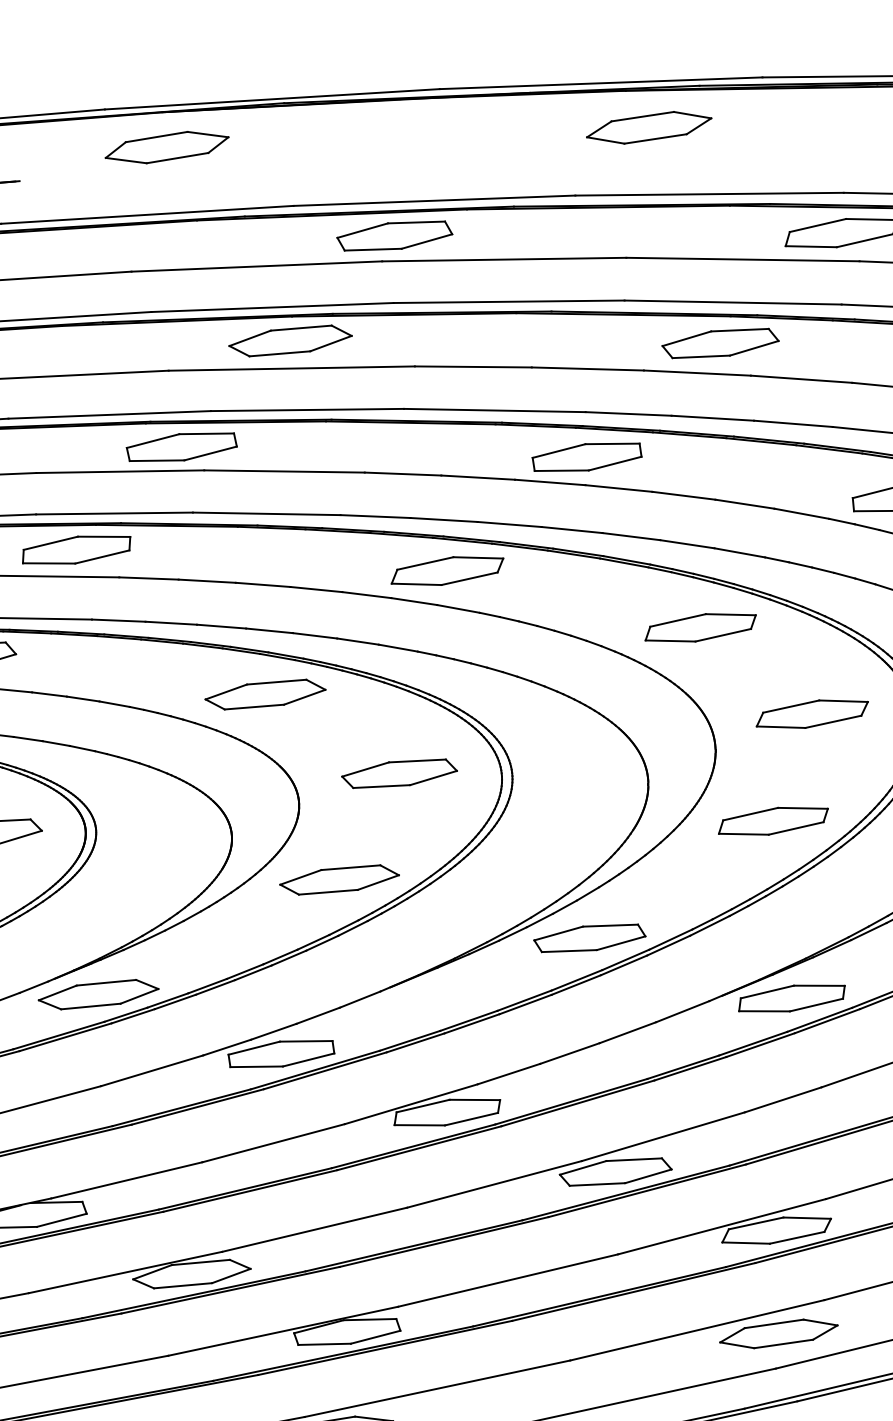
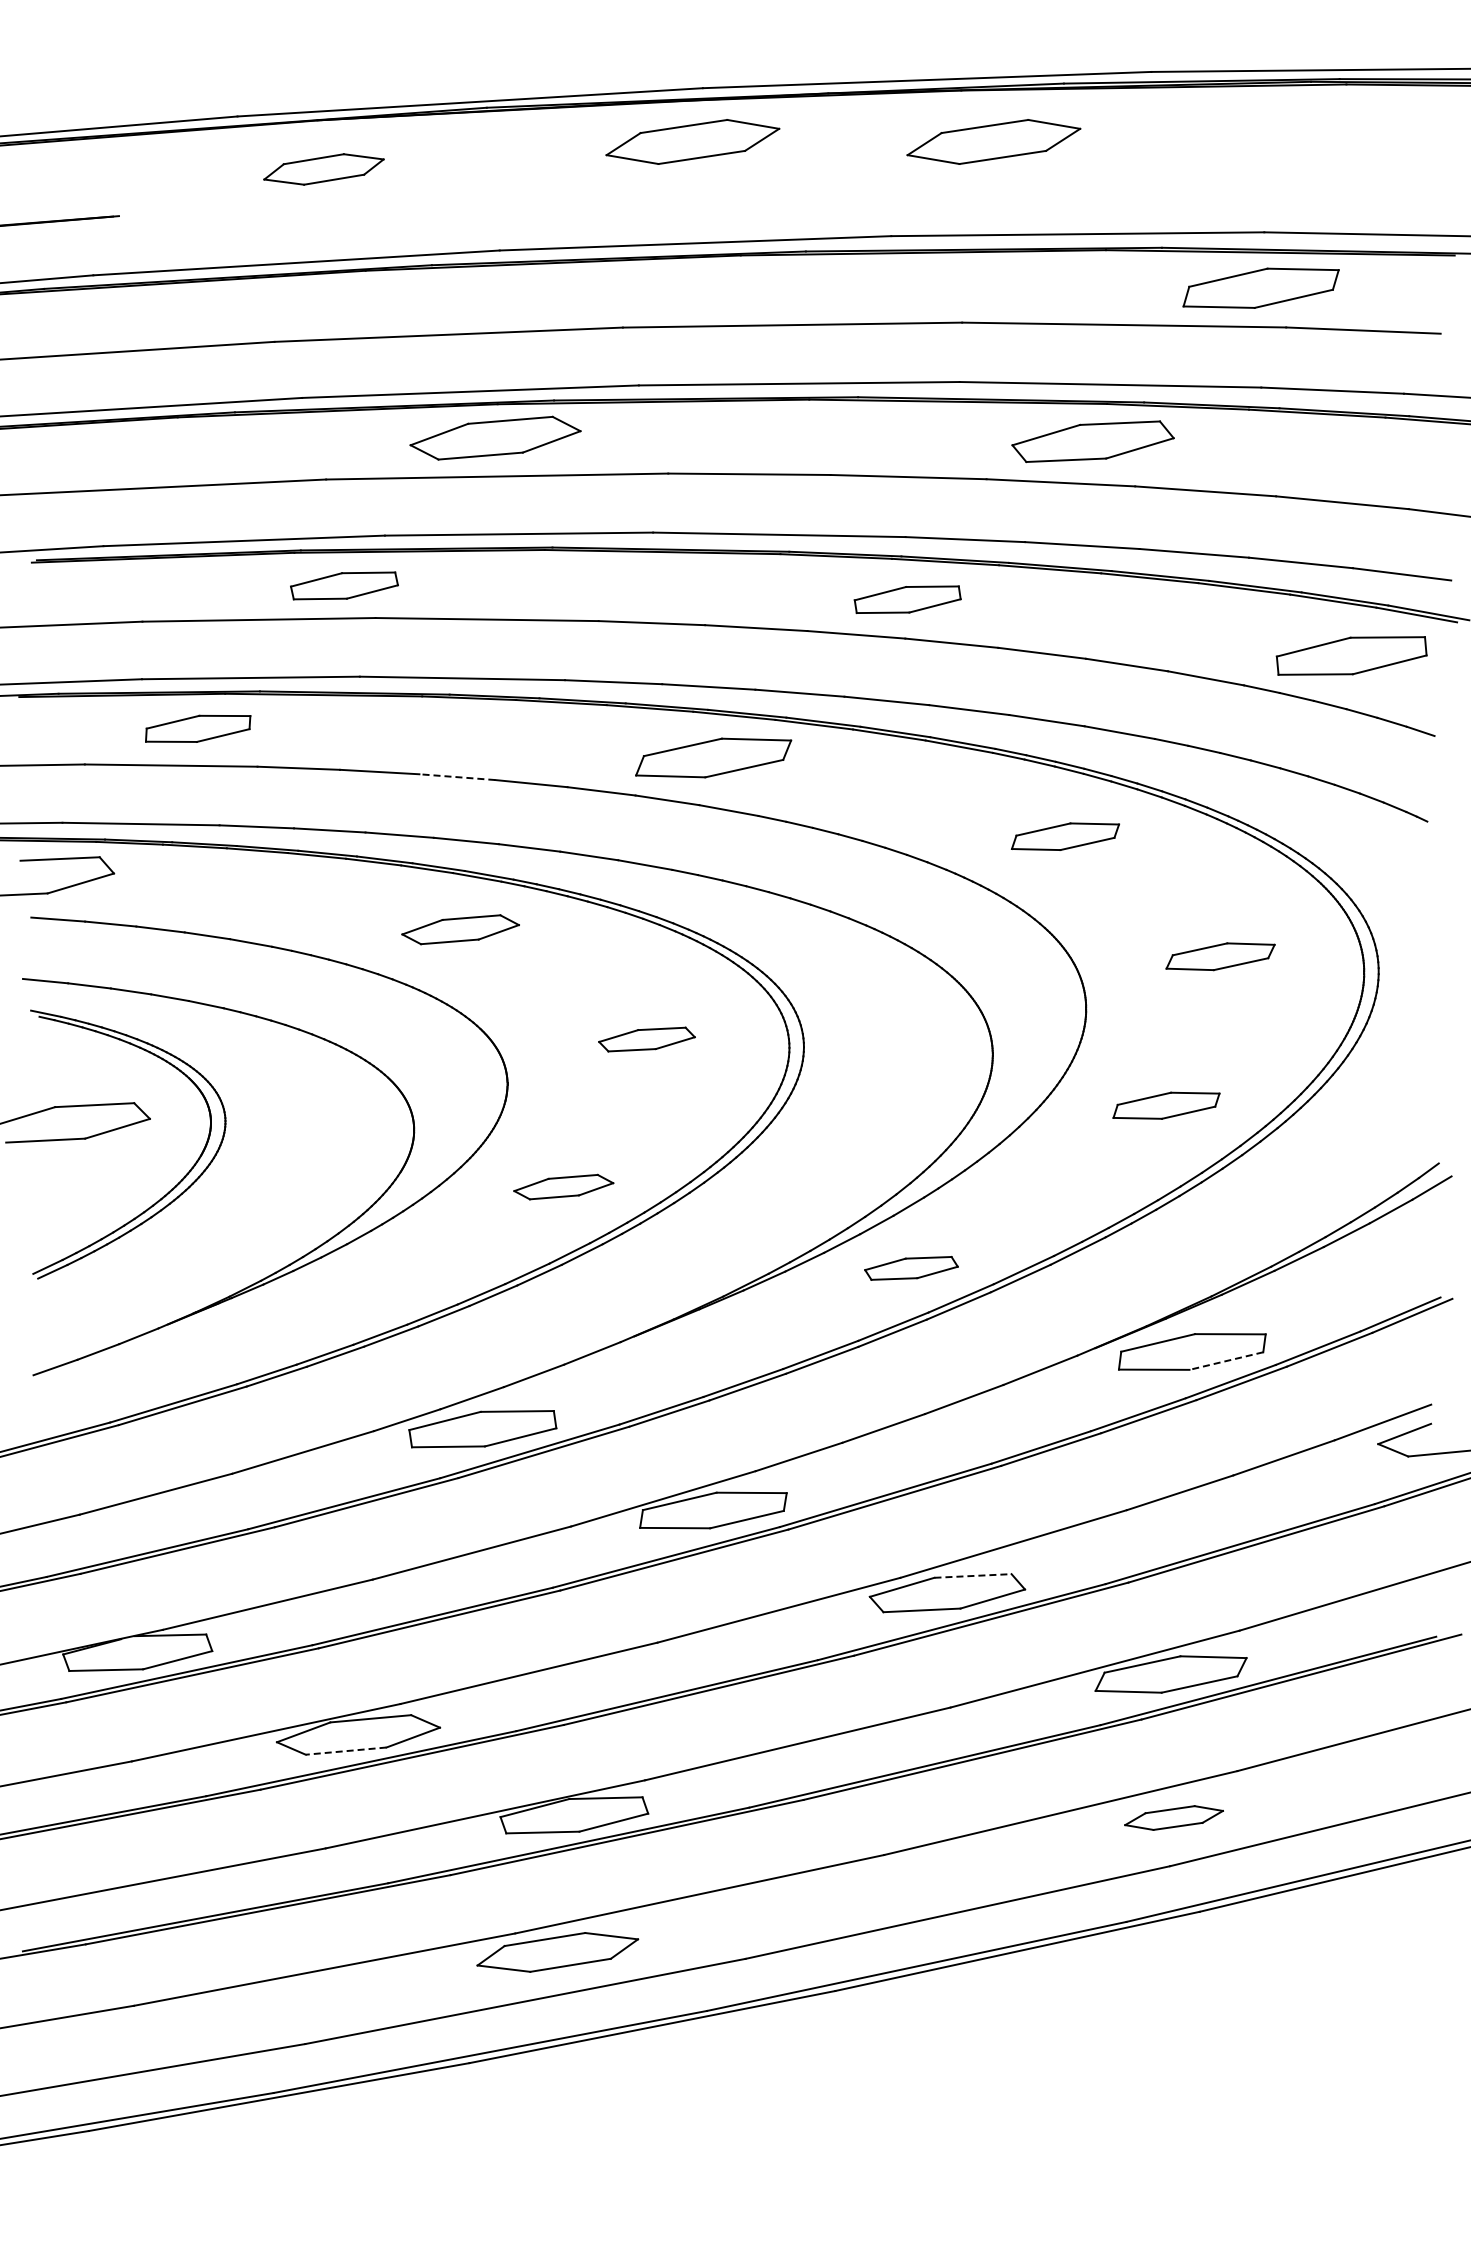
part: (432, 127) -> (692, 141), added
part: (166, 147) -> (323, 169), size x0.7
part: (394, 236) -> (640, 292), removed
part: (181, 446) -> (344, 585), size x0.7
part: (587, 457) -> (907, 599), size x0.7
part: (76, 549) -> (197, 728), size x0.7
line: (262, 585) -> (456, 777), solid -> dashed
part: (700, 627) -> (1065, 836), size x0.7
part: (265, 694) -> (460, 929), size x0.7
part: (812, 713) -> (1220, 956), size x0.7
part: (399, 773) -> (646, 1039), size x0.6
part: (773, 821) -> (1166, 1105), size x0.7
part: (339, 879) -> (563, 1186), size x0.6
part: (589, 938) -> (911, 1268), size x0.6
part: (98, 994) -> (228, 1346), removed
line: (816, 1005) -> (1226, 1361), solid -> dashed
line: (634, 1159) -> (973, 1575), solid -> dashed
line: (183, 1286) -> (346, 1751), solid -> dashed
part: (778, 1333) -> (1173, 1817), size x0.6

